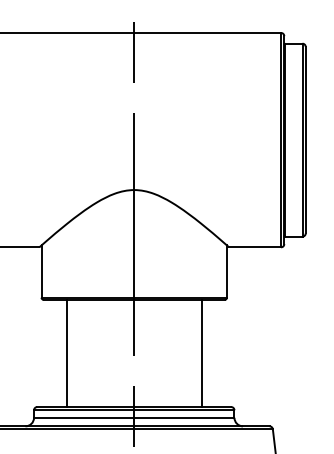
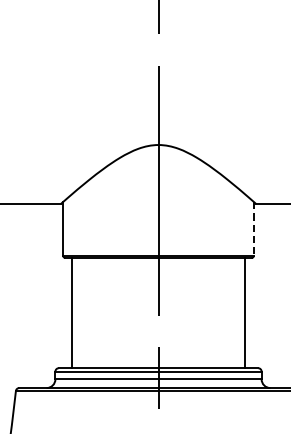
line: (226, 272) -> (253, 229), solid -> dashed
line: (66, 353) -> (71, 313), moved
line: (201, 353) -> (245, 313), moved

